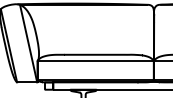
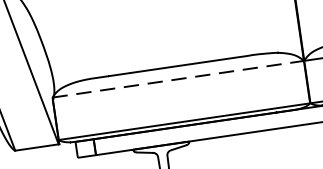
line: (96, 60) -> (179, 78), solid -> dashed

